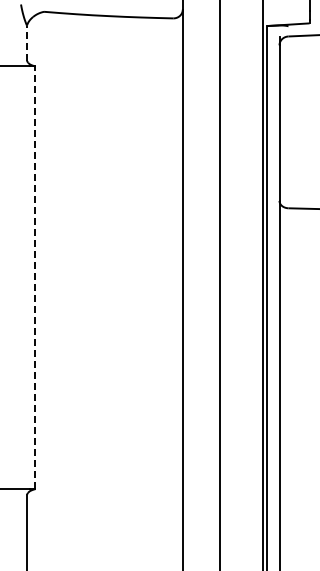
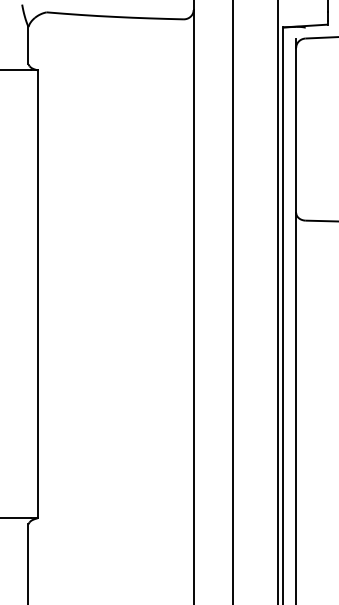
line: (26, 43) -> (27, 45), dashed -> solid
line: (35, 277) -> (37, 294), dashed -> solid

